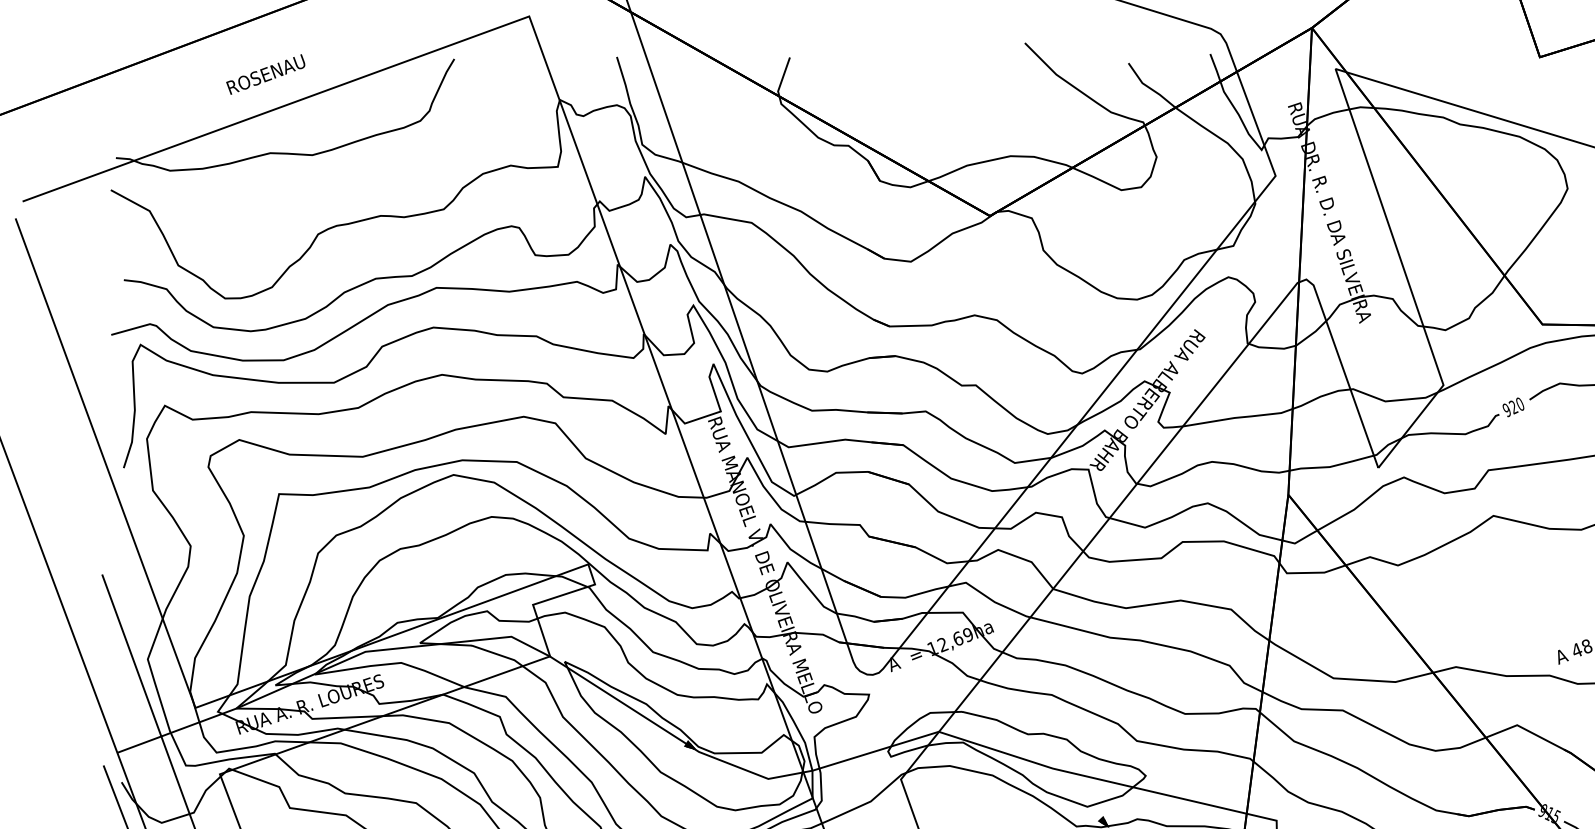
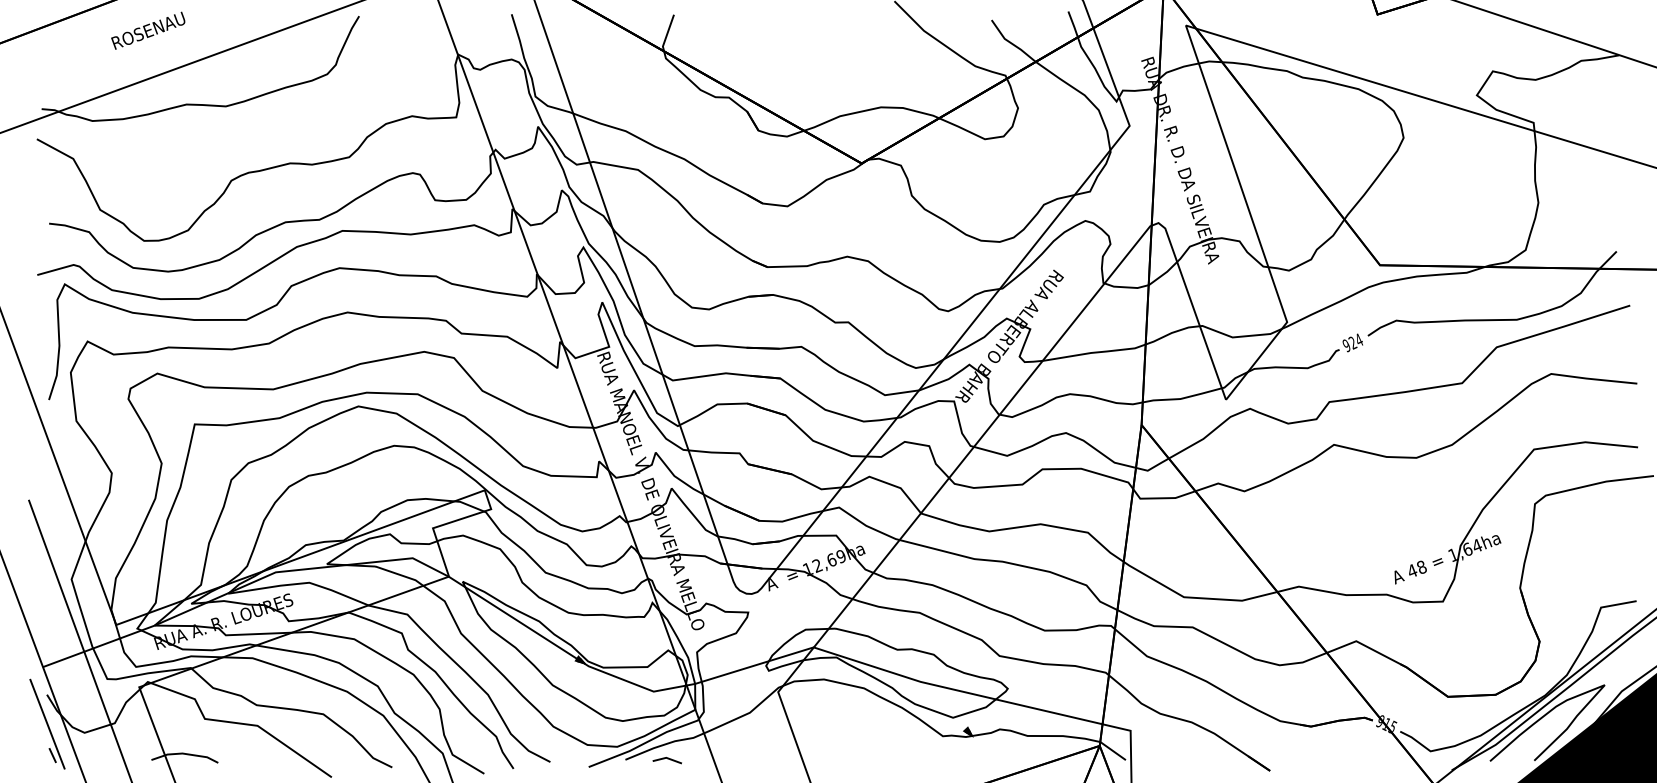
text: (266, 74) -> (148, 30), moved
text: (1520, 403) -> (1359, 339), 920 -> 924

